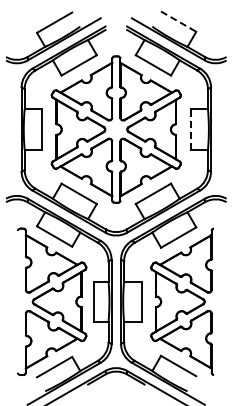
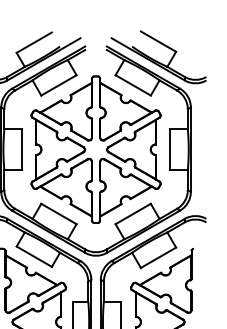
line: (179, 21) -> (159, 41), dashed -> solid
line: (190, 129) -> (170, 149), dashed -> solid

